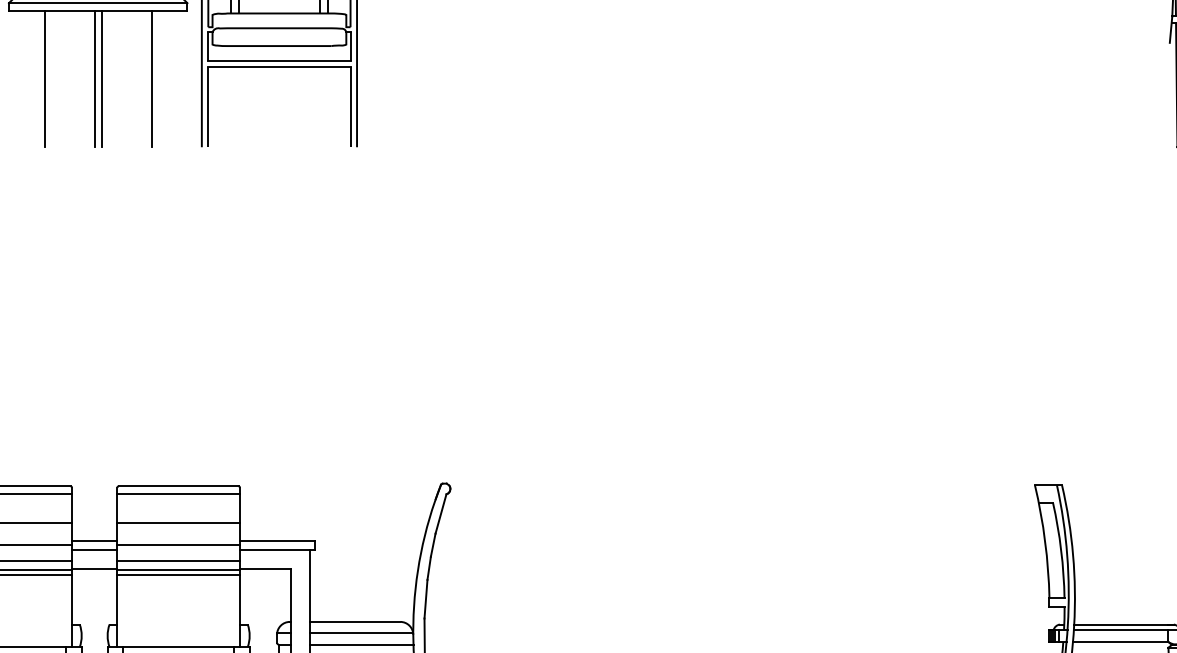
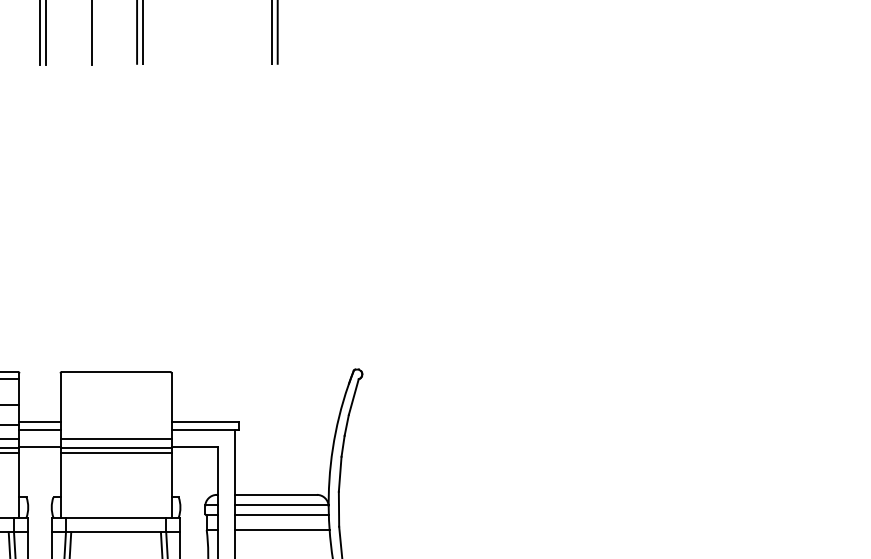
line: (178, 493) -> (115, 378), removed
line: (178, 523) -> (115, 405), removed
line: (178, 545) -> (115, 425), removed

